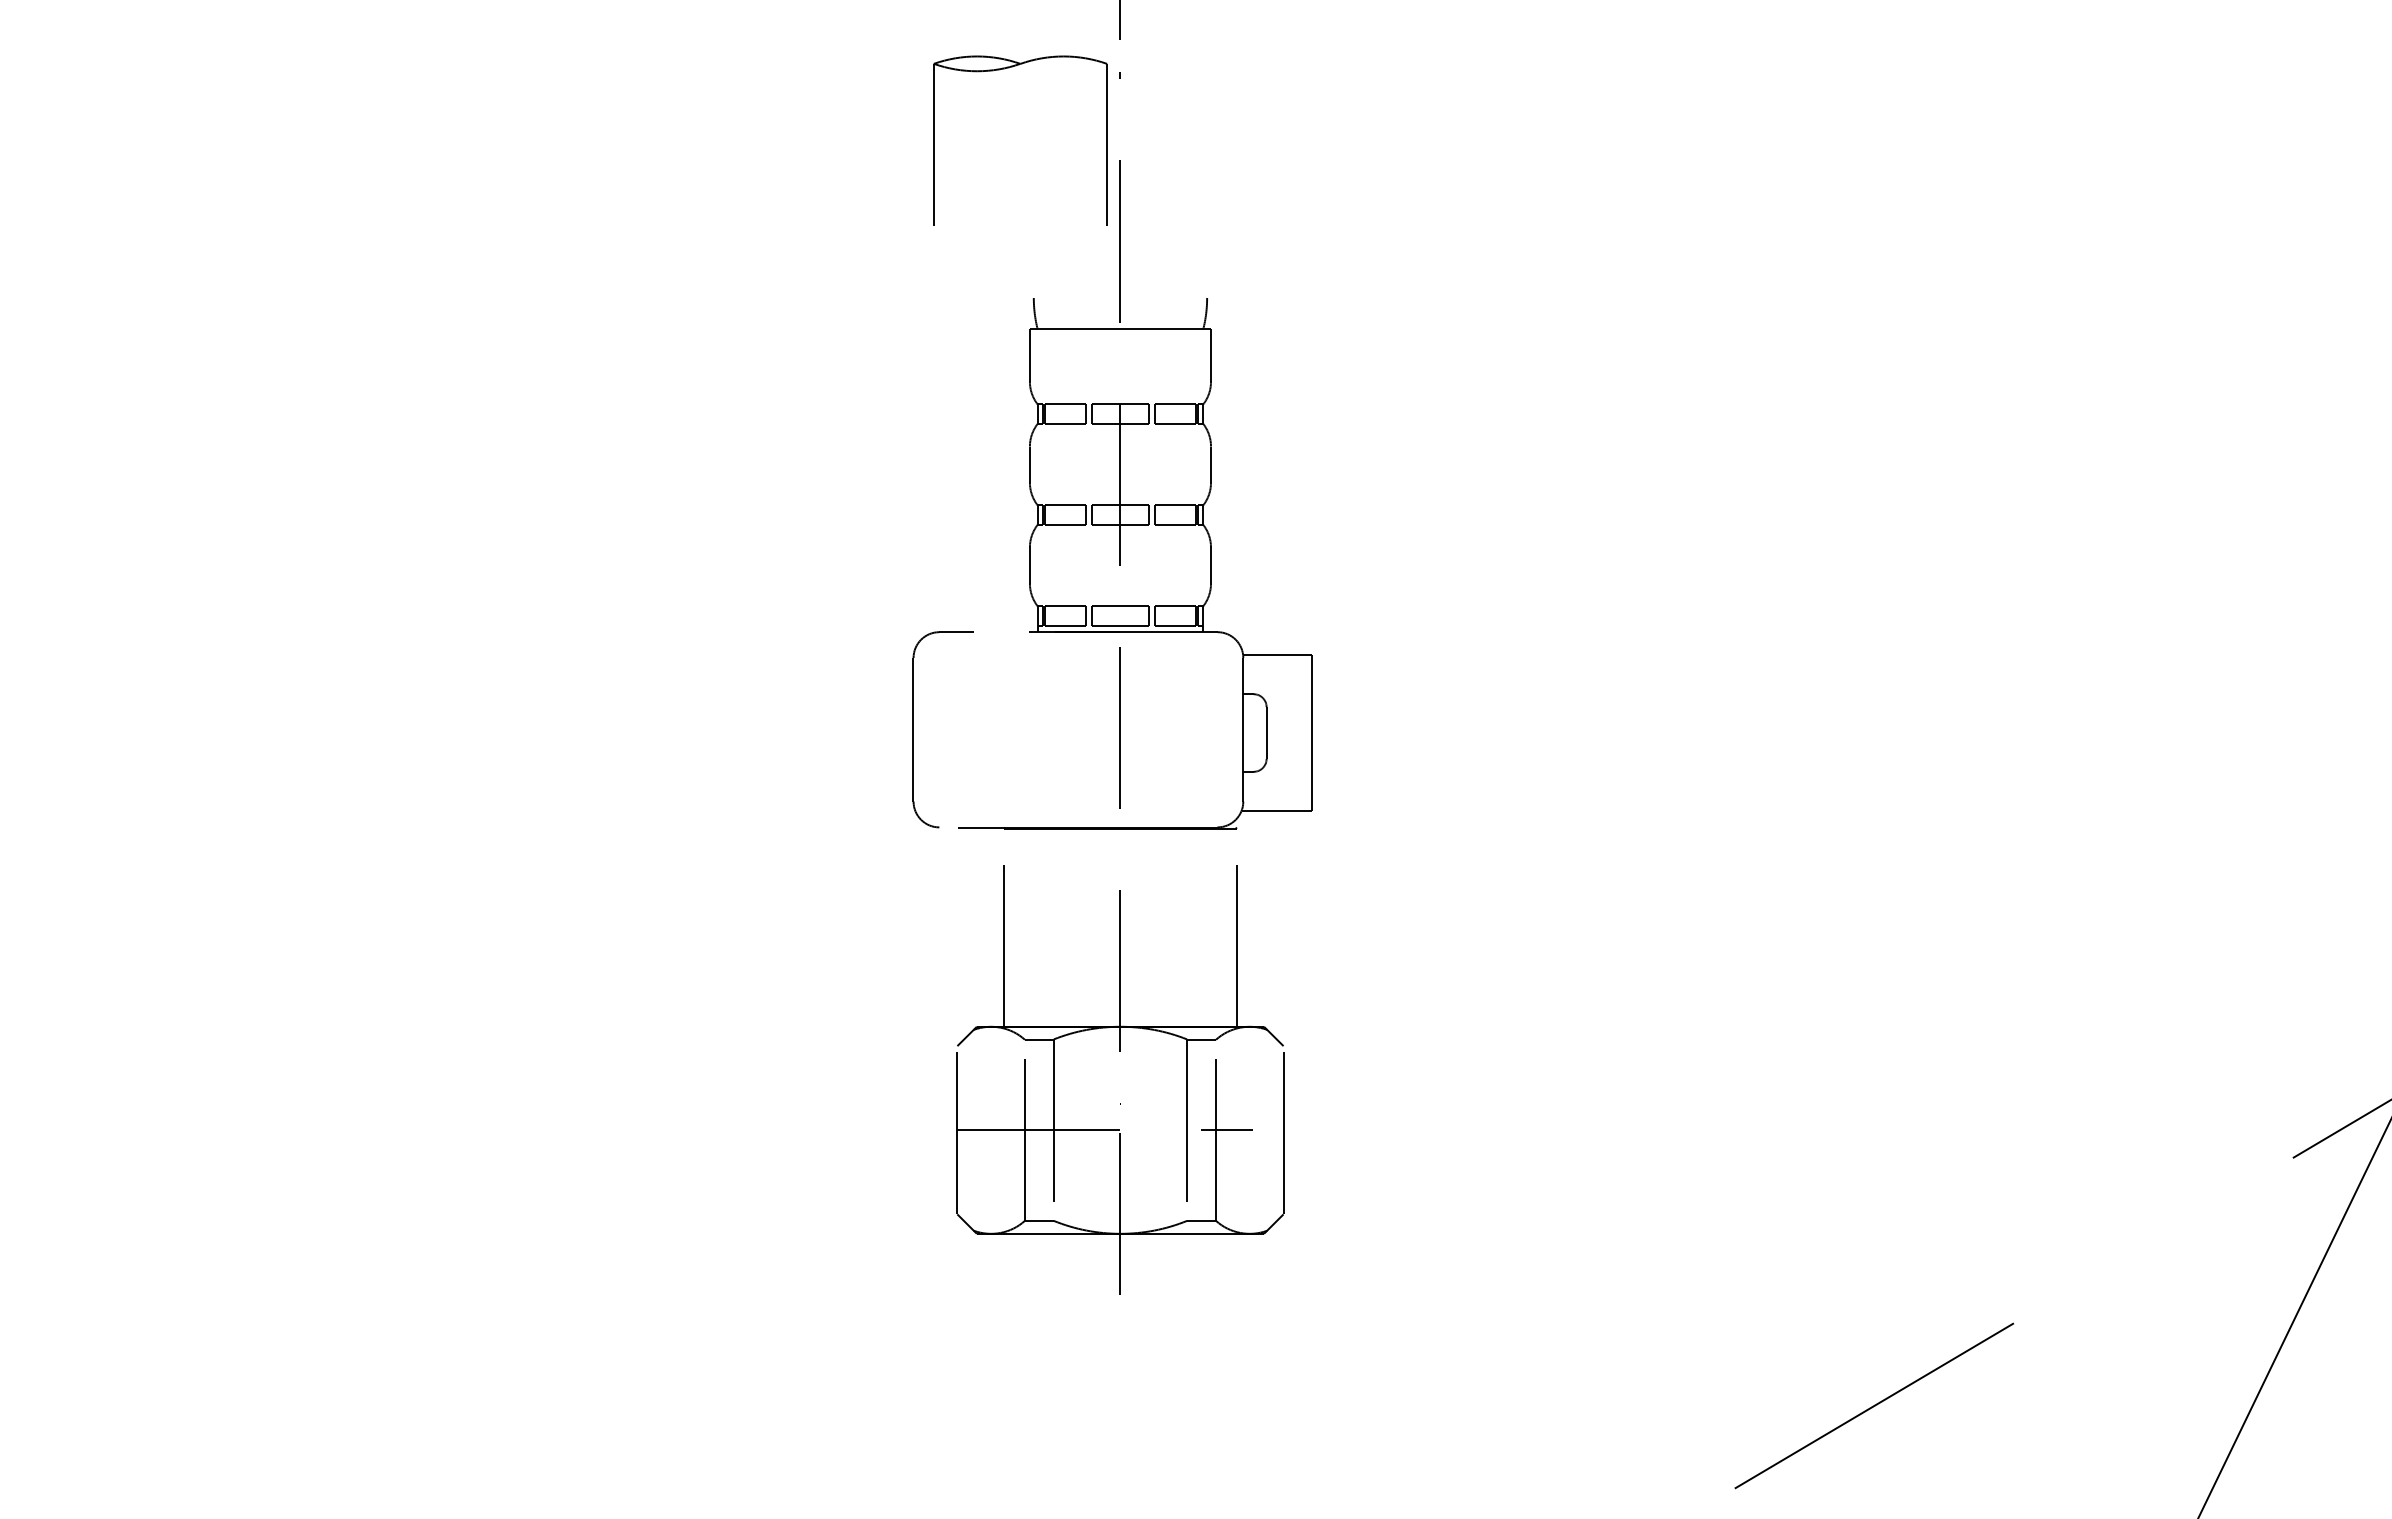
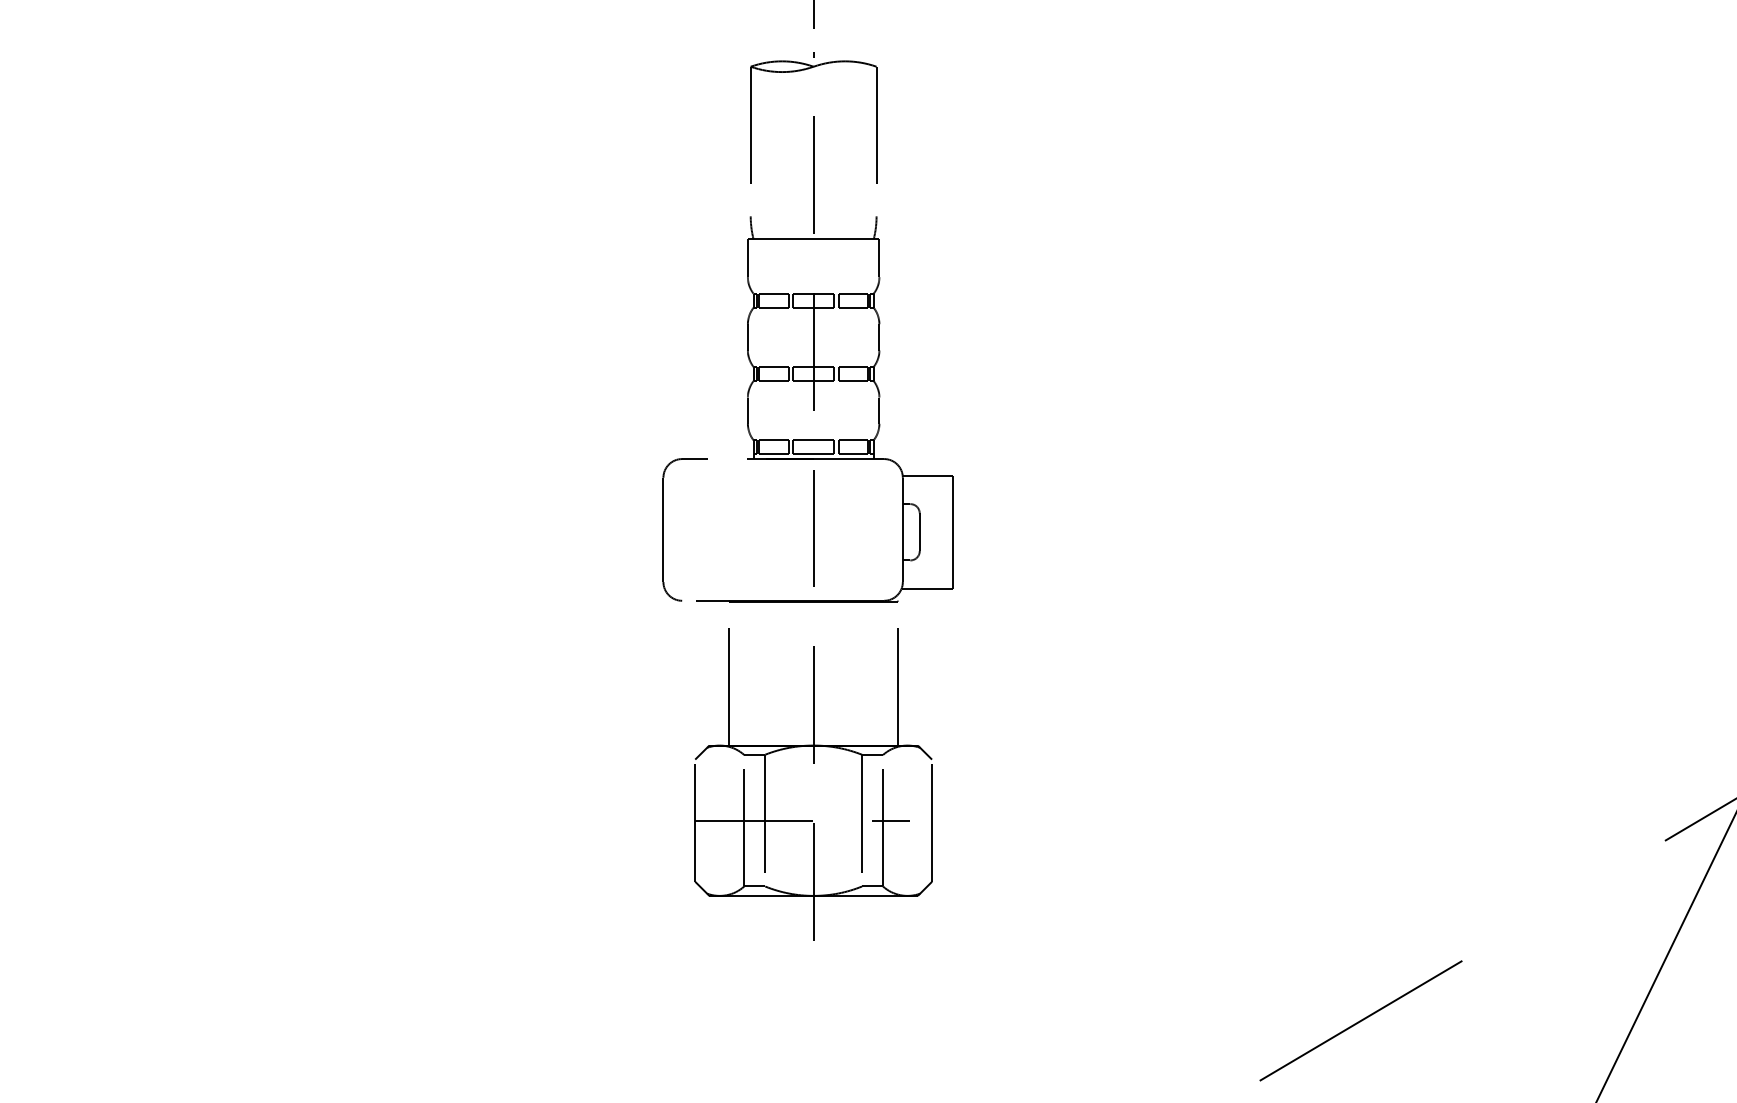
part: (1004, 69) -> (802, 70), moved

